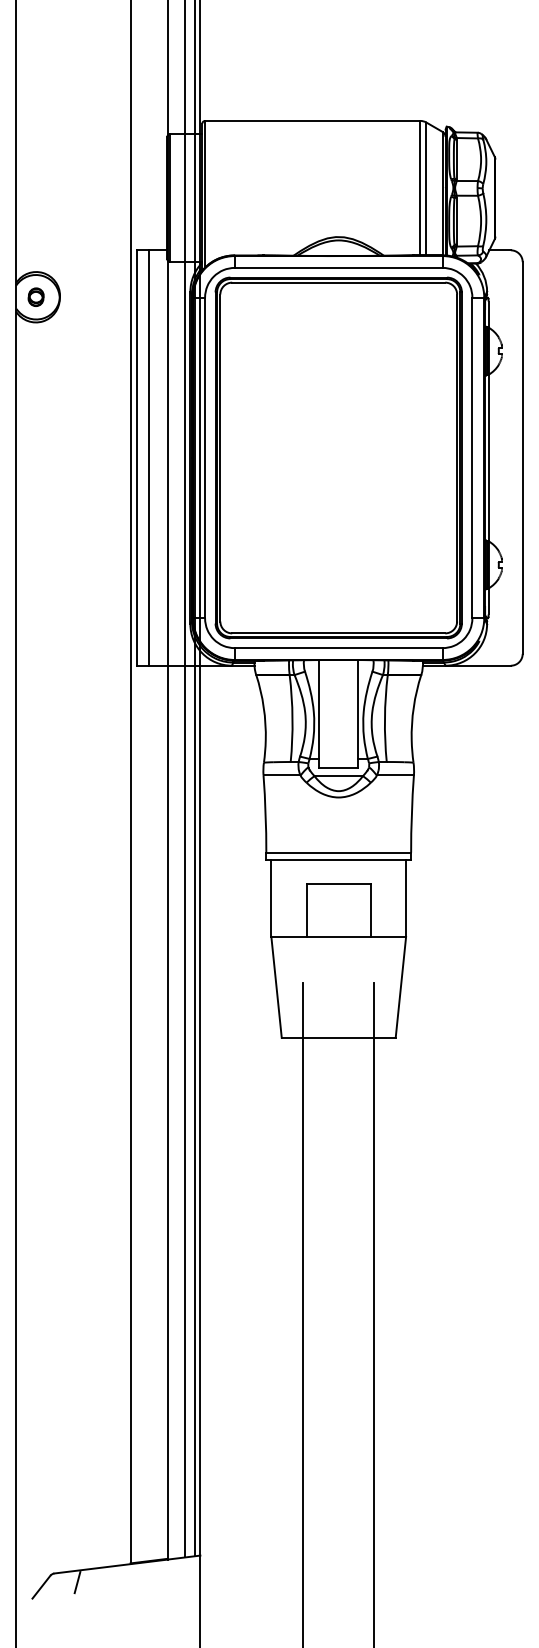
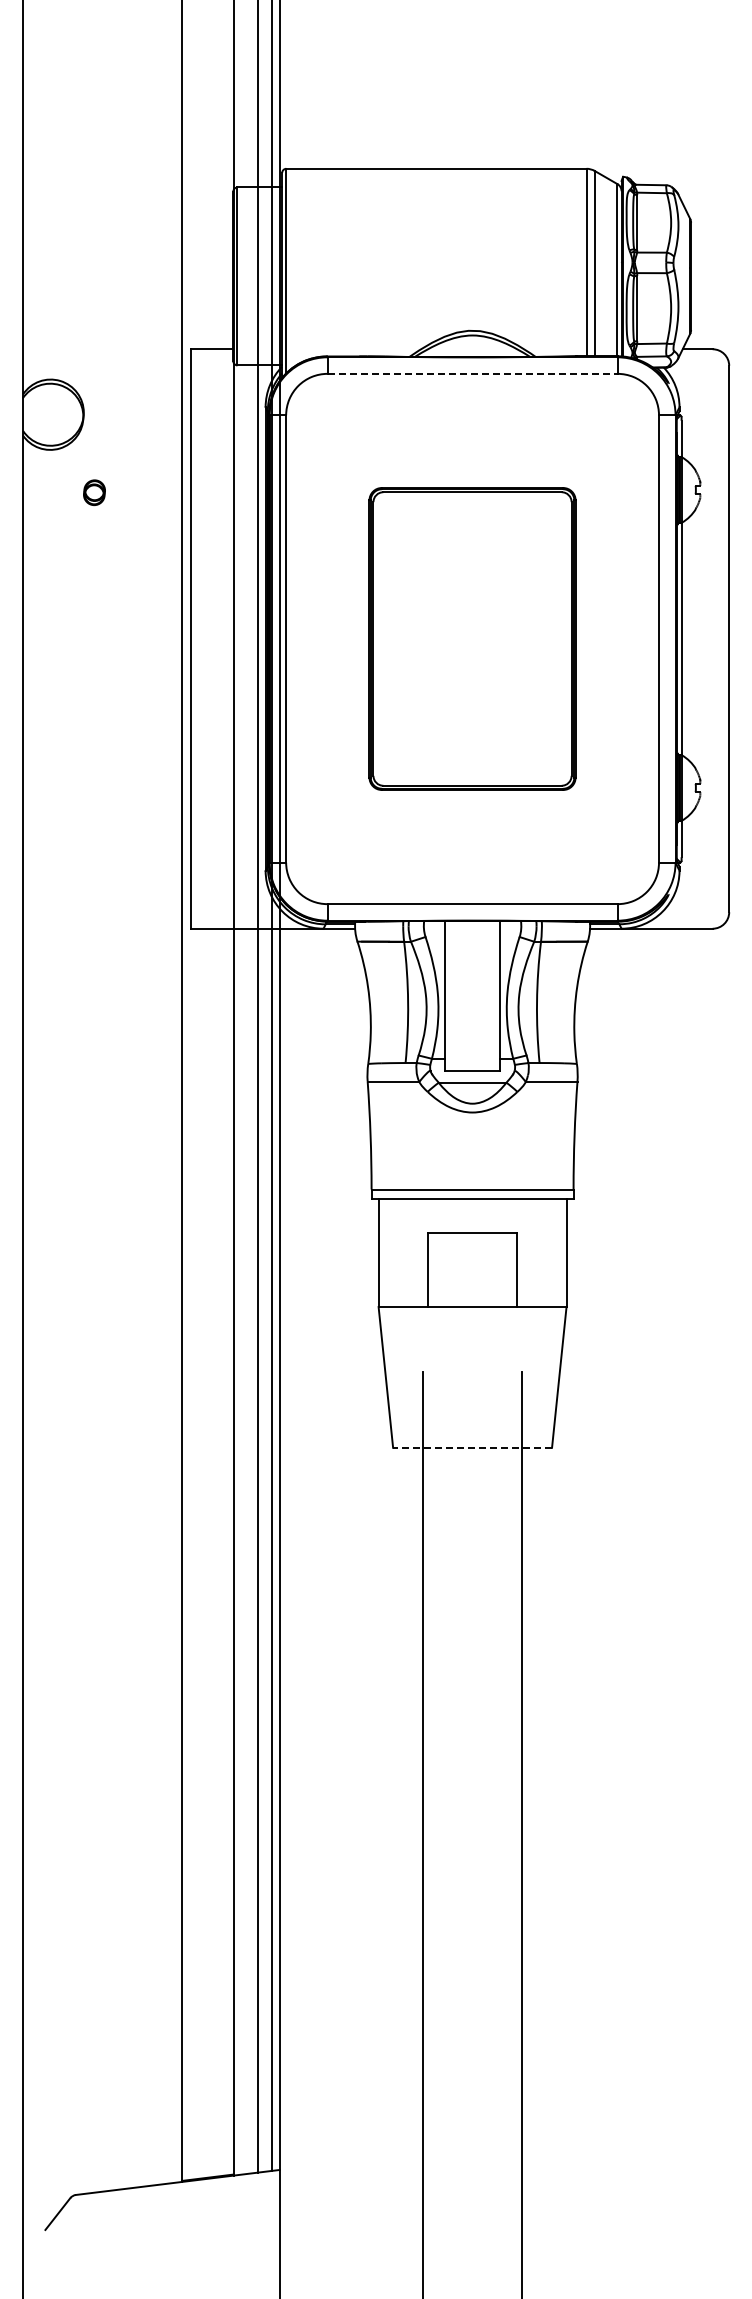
line: (339, 267) -> (473, 373), solid -> dashed
part: (36, 297) -> (94, 492), moved
line: (148, 457) -> (207, 638), removed
part: (338, 457) -> (472, 638), size x0.6
line: (338, 1037) -> (472, 1447), solid -> dashed
line: (77, 1582) -> (108, 2207), removed

